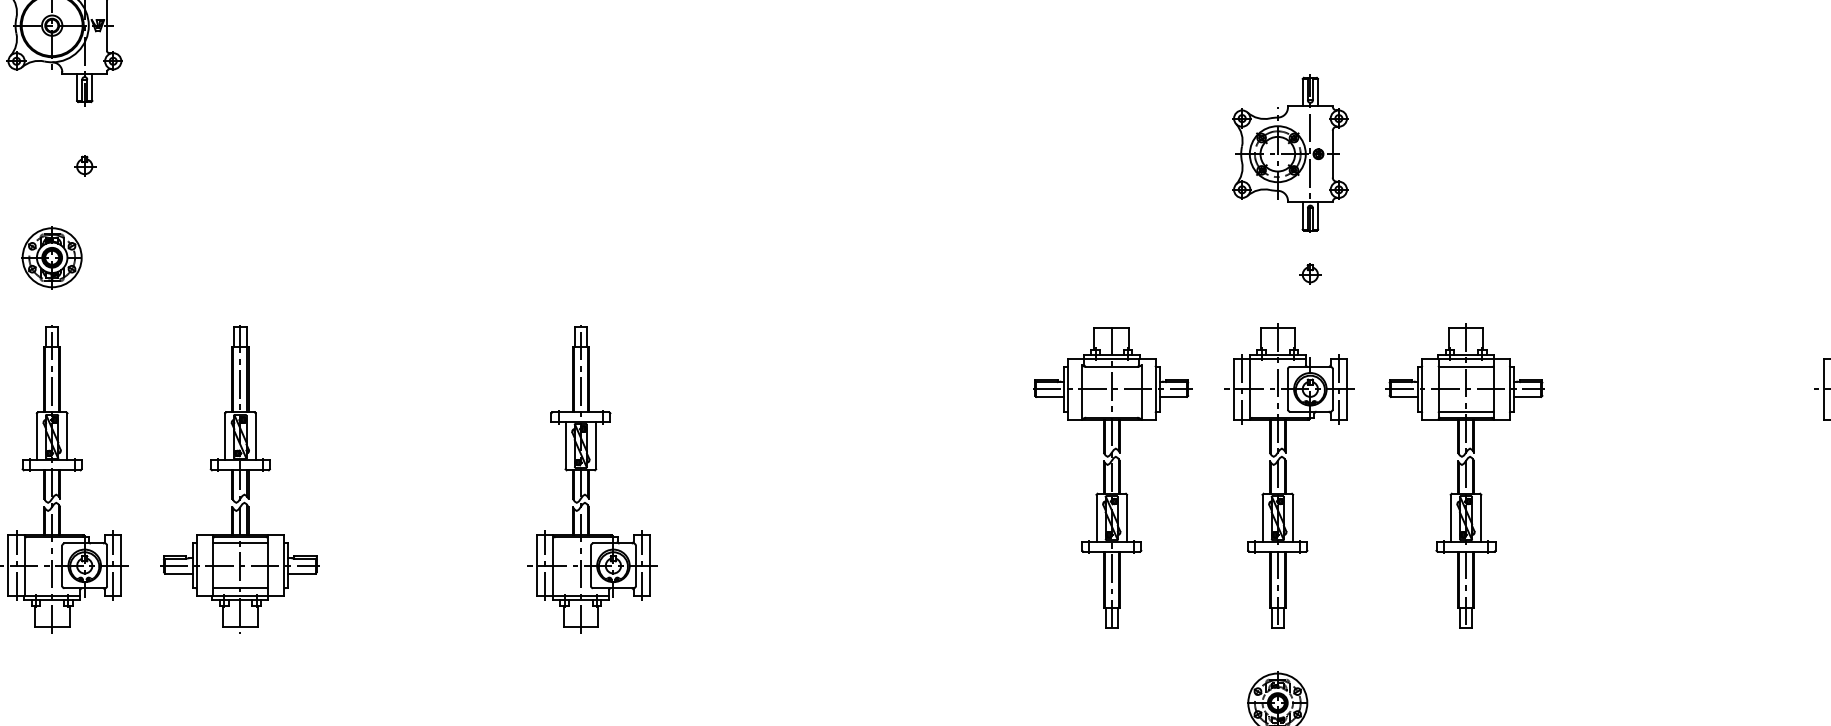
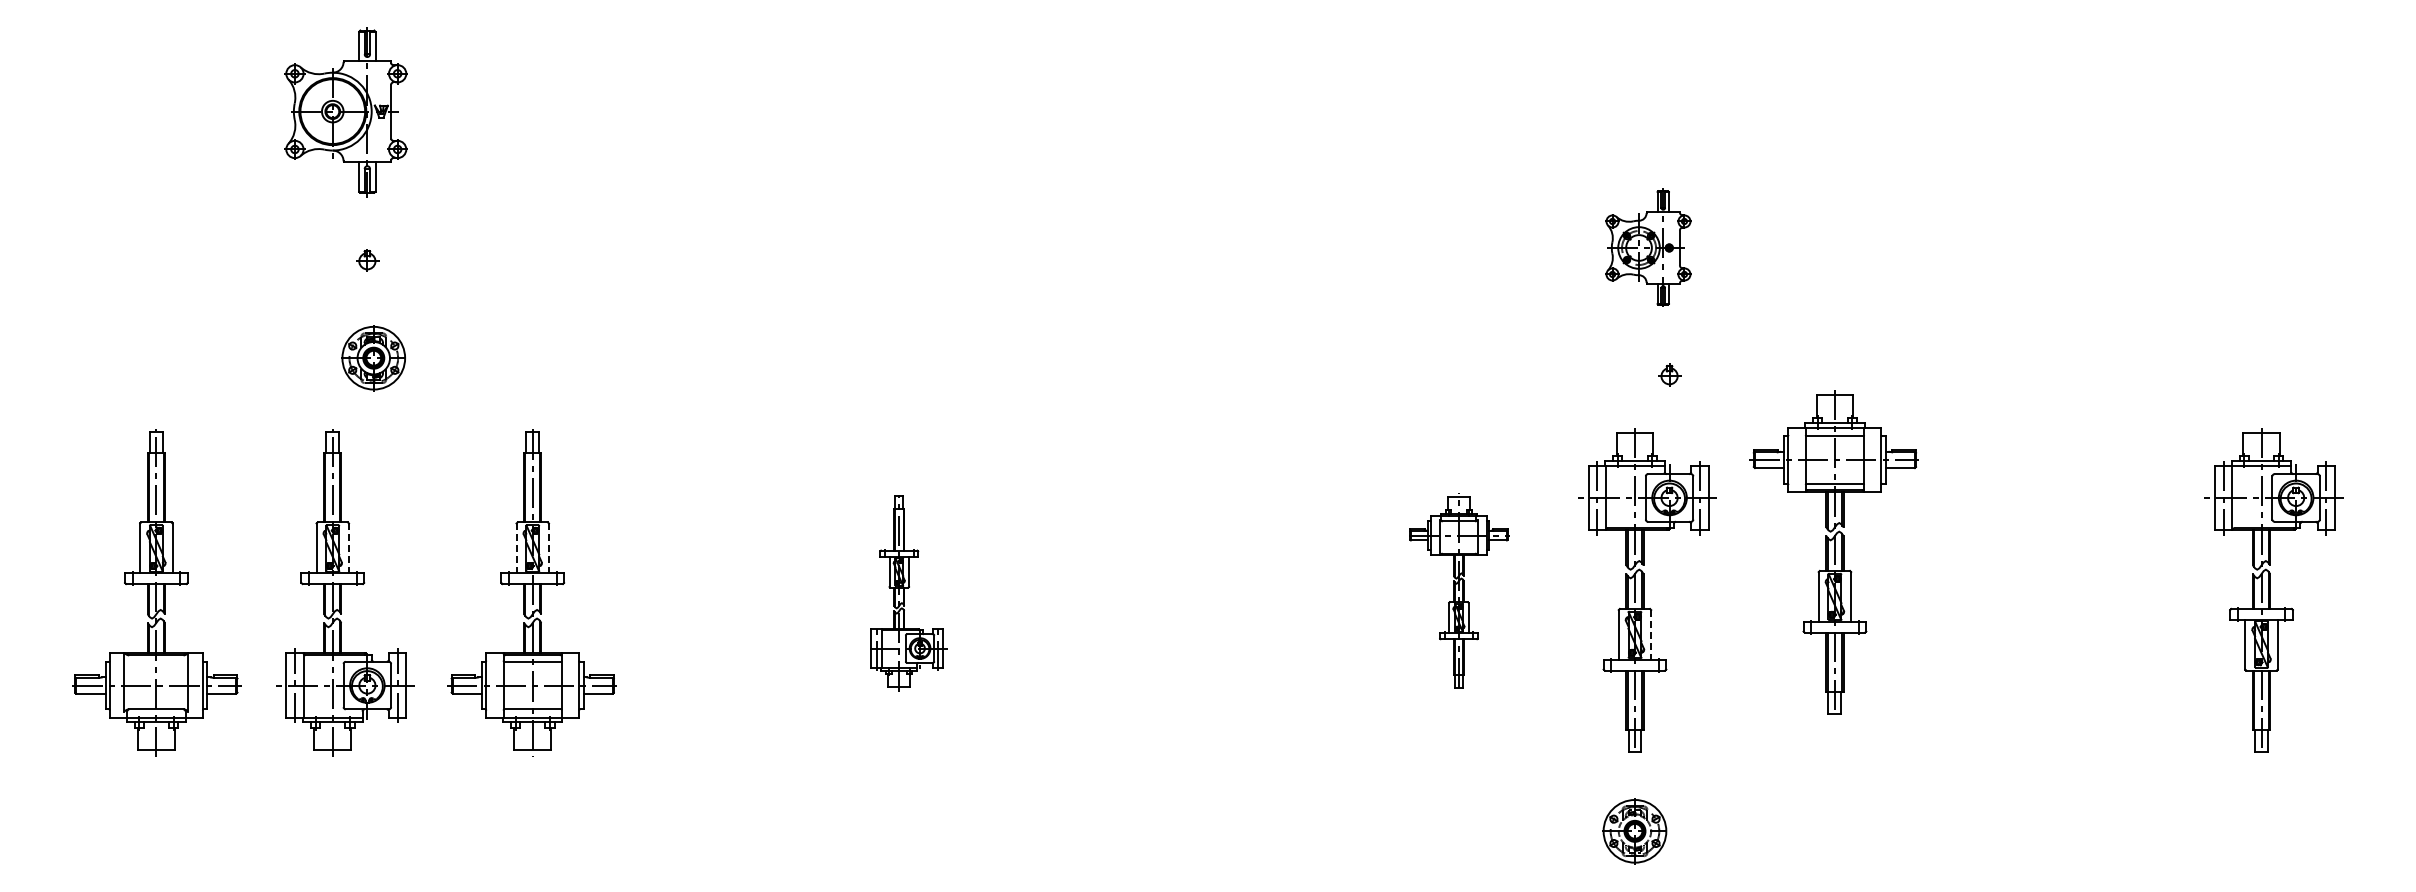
part: (1290, 153) -> (1648, 247), size x0.7
part: (51, 258) -> (373, 358), moved
line: (67, 436) -> (349, 548), solid -> dashed
line: (225, 436) -> (516, 548), solid -> dashed
line: (255, 436) -> (548, 548), solid -> dashed
part: (1464, 476) -> (1833, 552), moved
part: (1112, 477) -> (1459, 591), size x0.6
part: (592, 478) -> (906, 592), size x0.6
line: (1293, 517) -> (1651, 634), solid -> dashed

